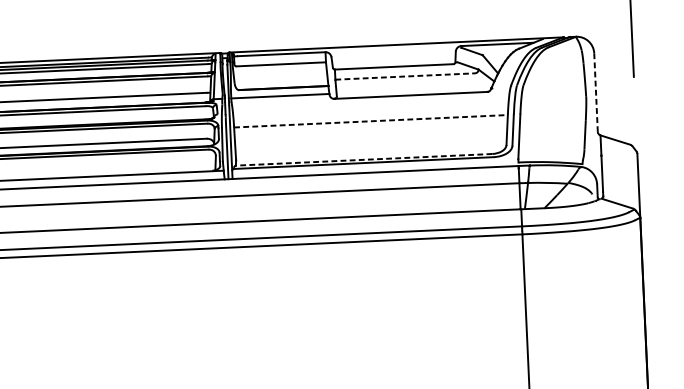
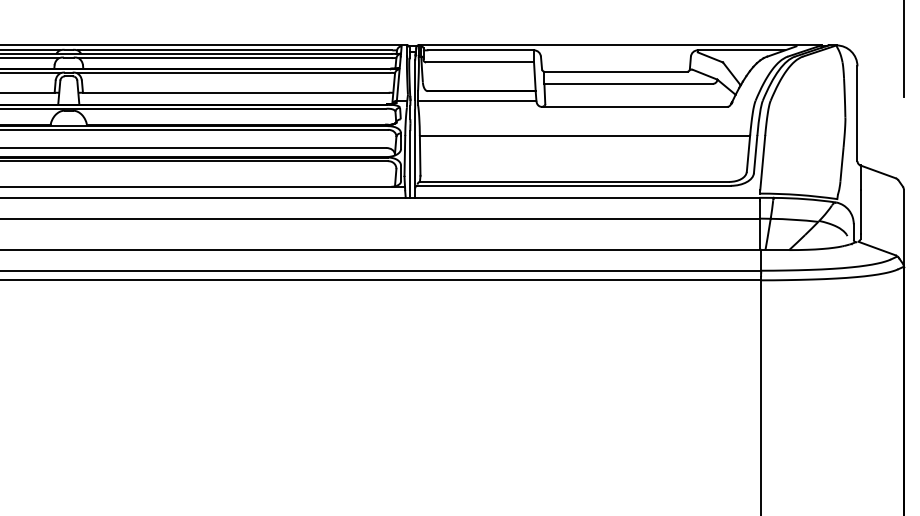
line: (405, 76) -> (629, 83), dashed -> solid
line: (596, 93) -> (857, 114), dashed -> solid
line: (371, 120) -> (585, 135), dashed -> solid
line: (364, 159) -> (574, 181), dashed -> solid

